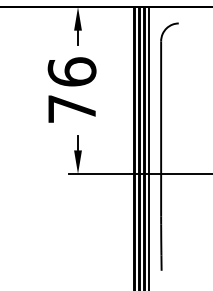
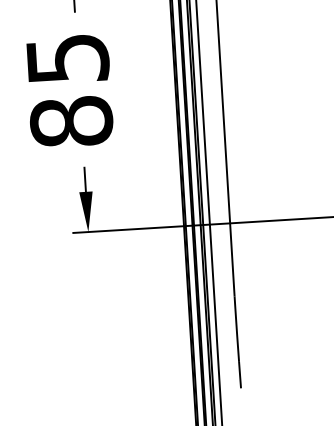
text: (71, 90) -> (68, 90), 76 -> 85

